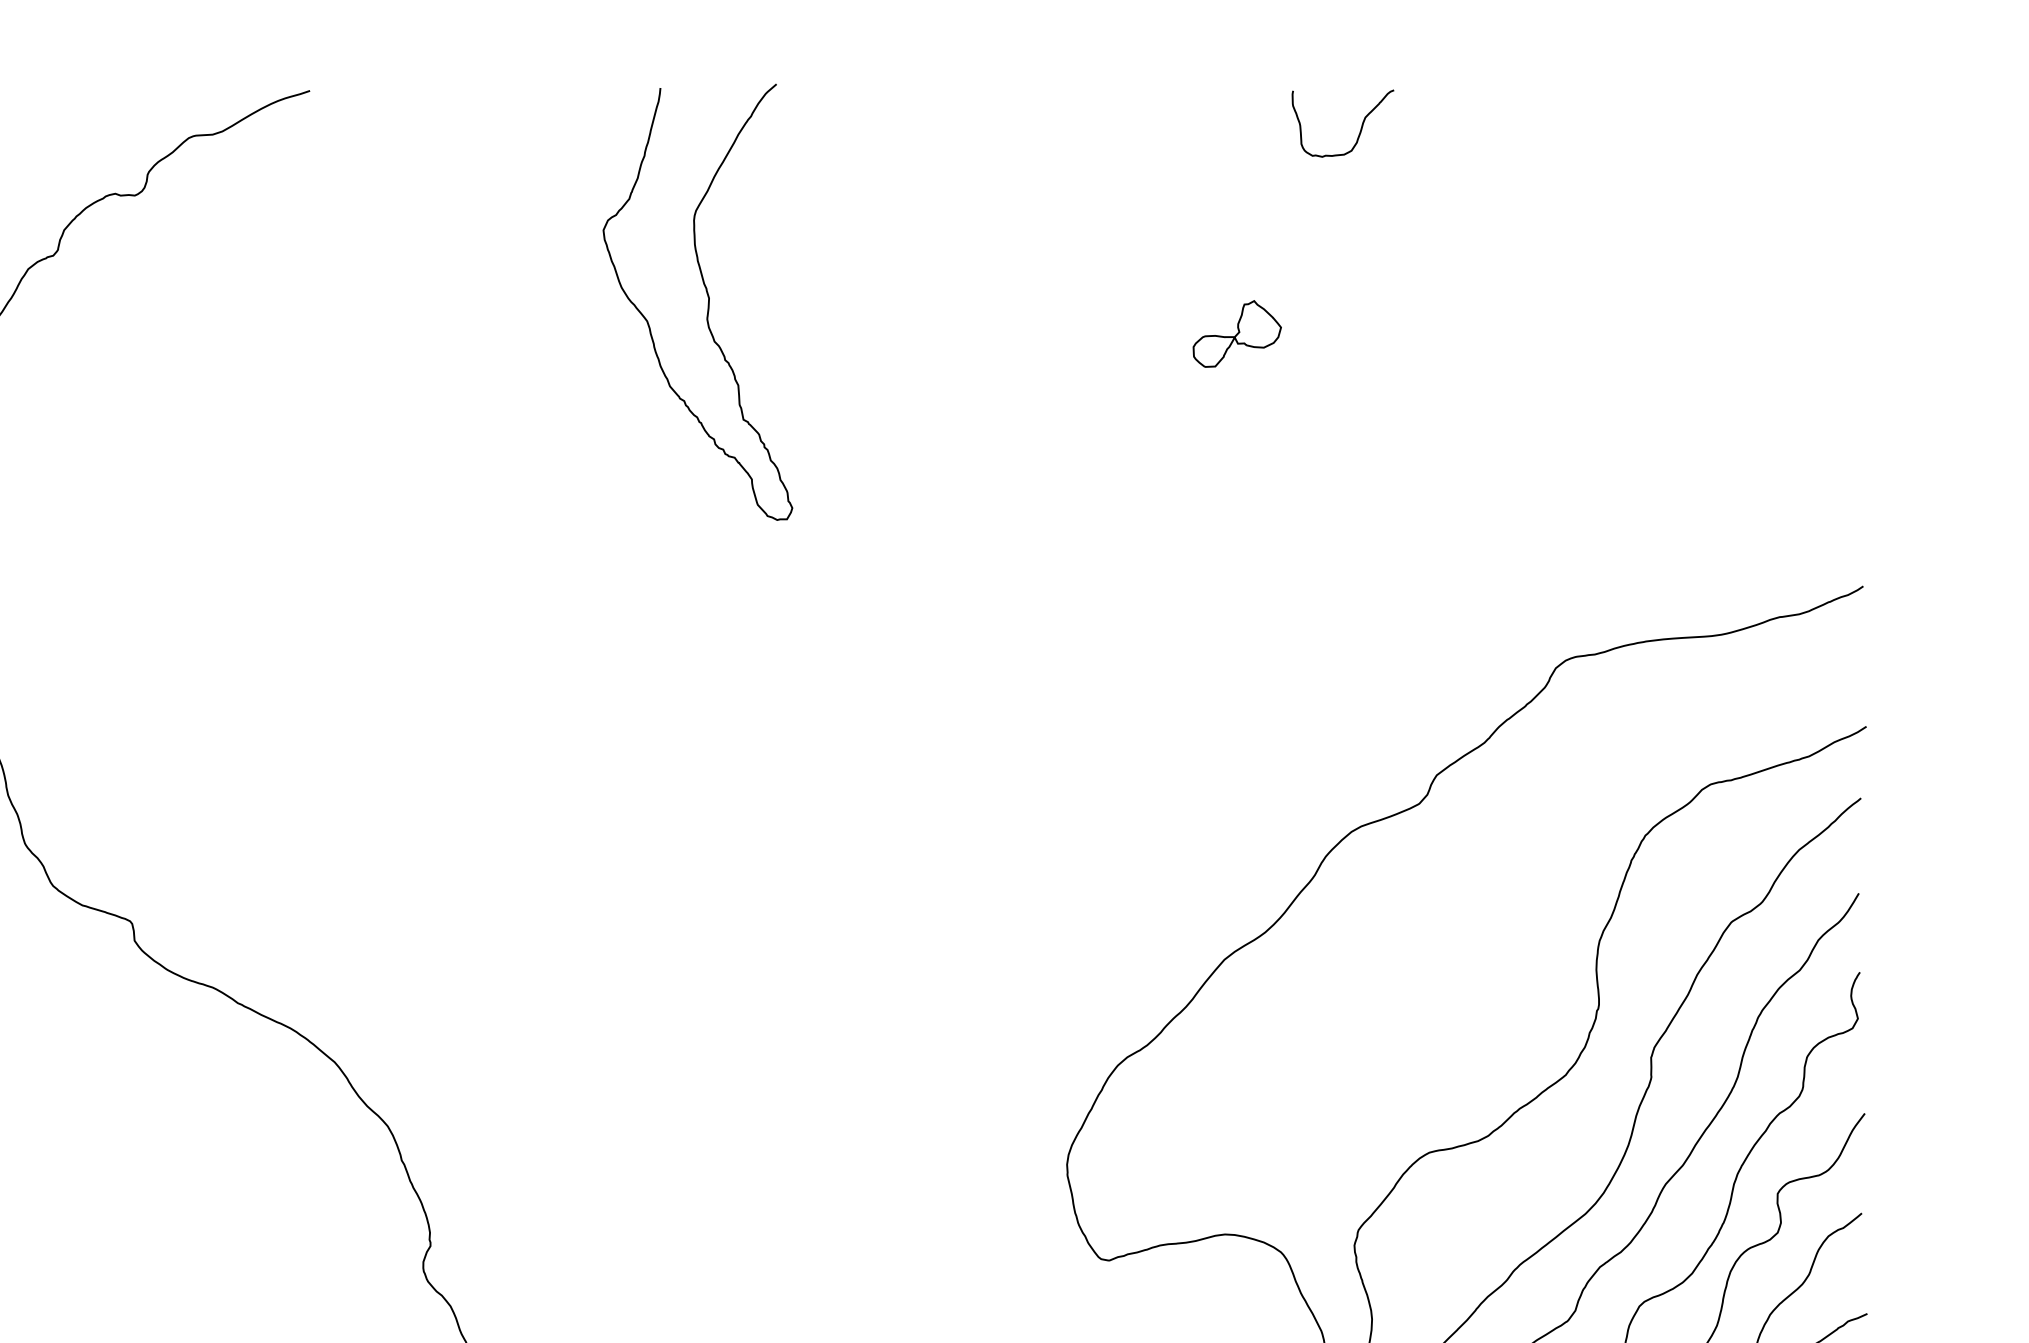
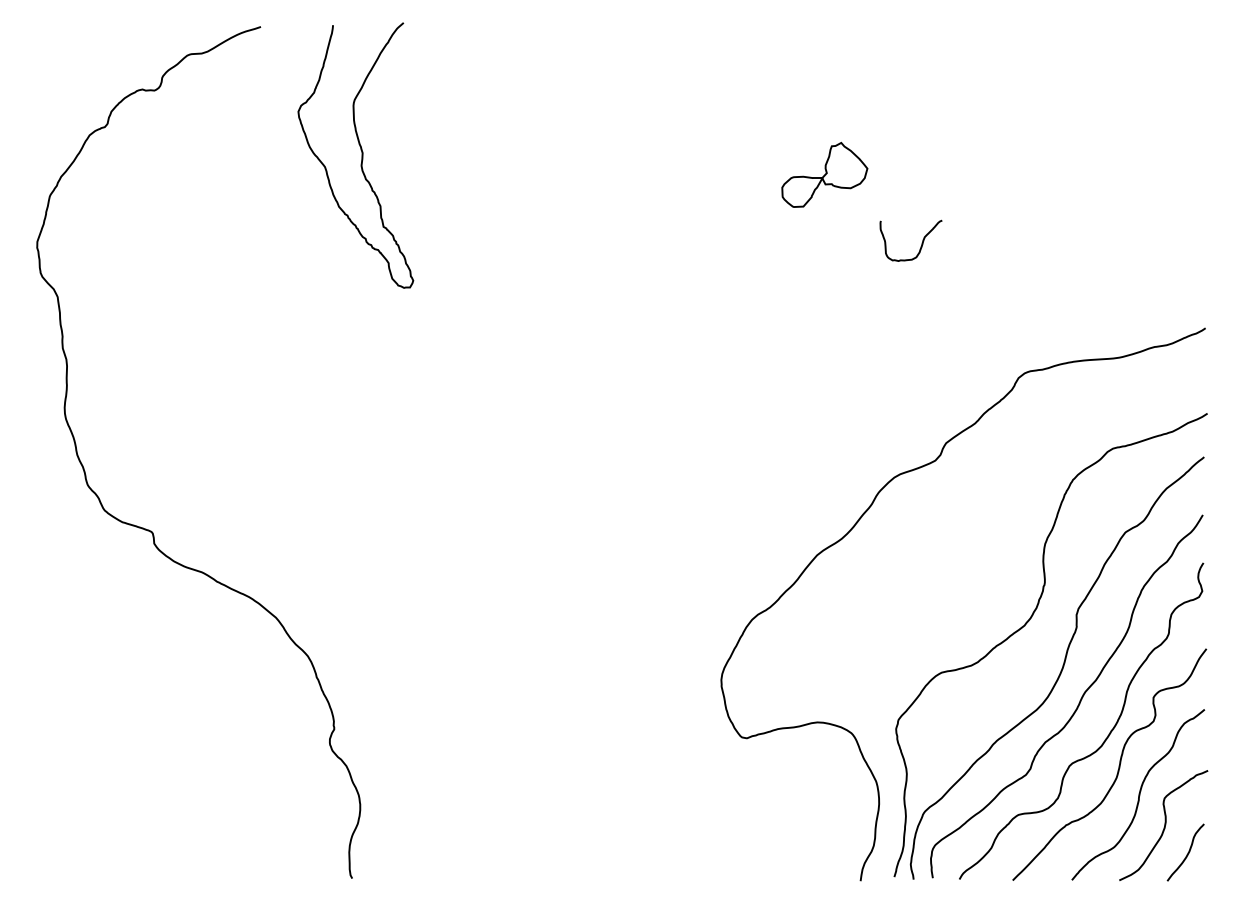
curve: (1359, 127) -> (921, 243), moved
curve: (707, 302) -> (361, 155), moved
part: (1236, 333) -> (824, 174), size x1.6

